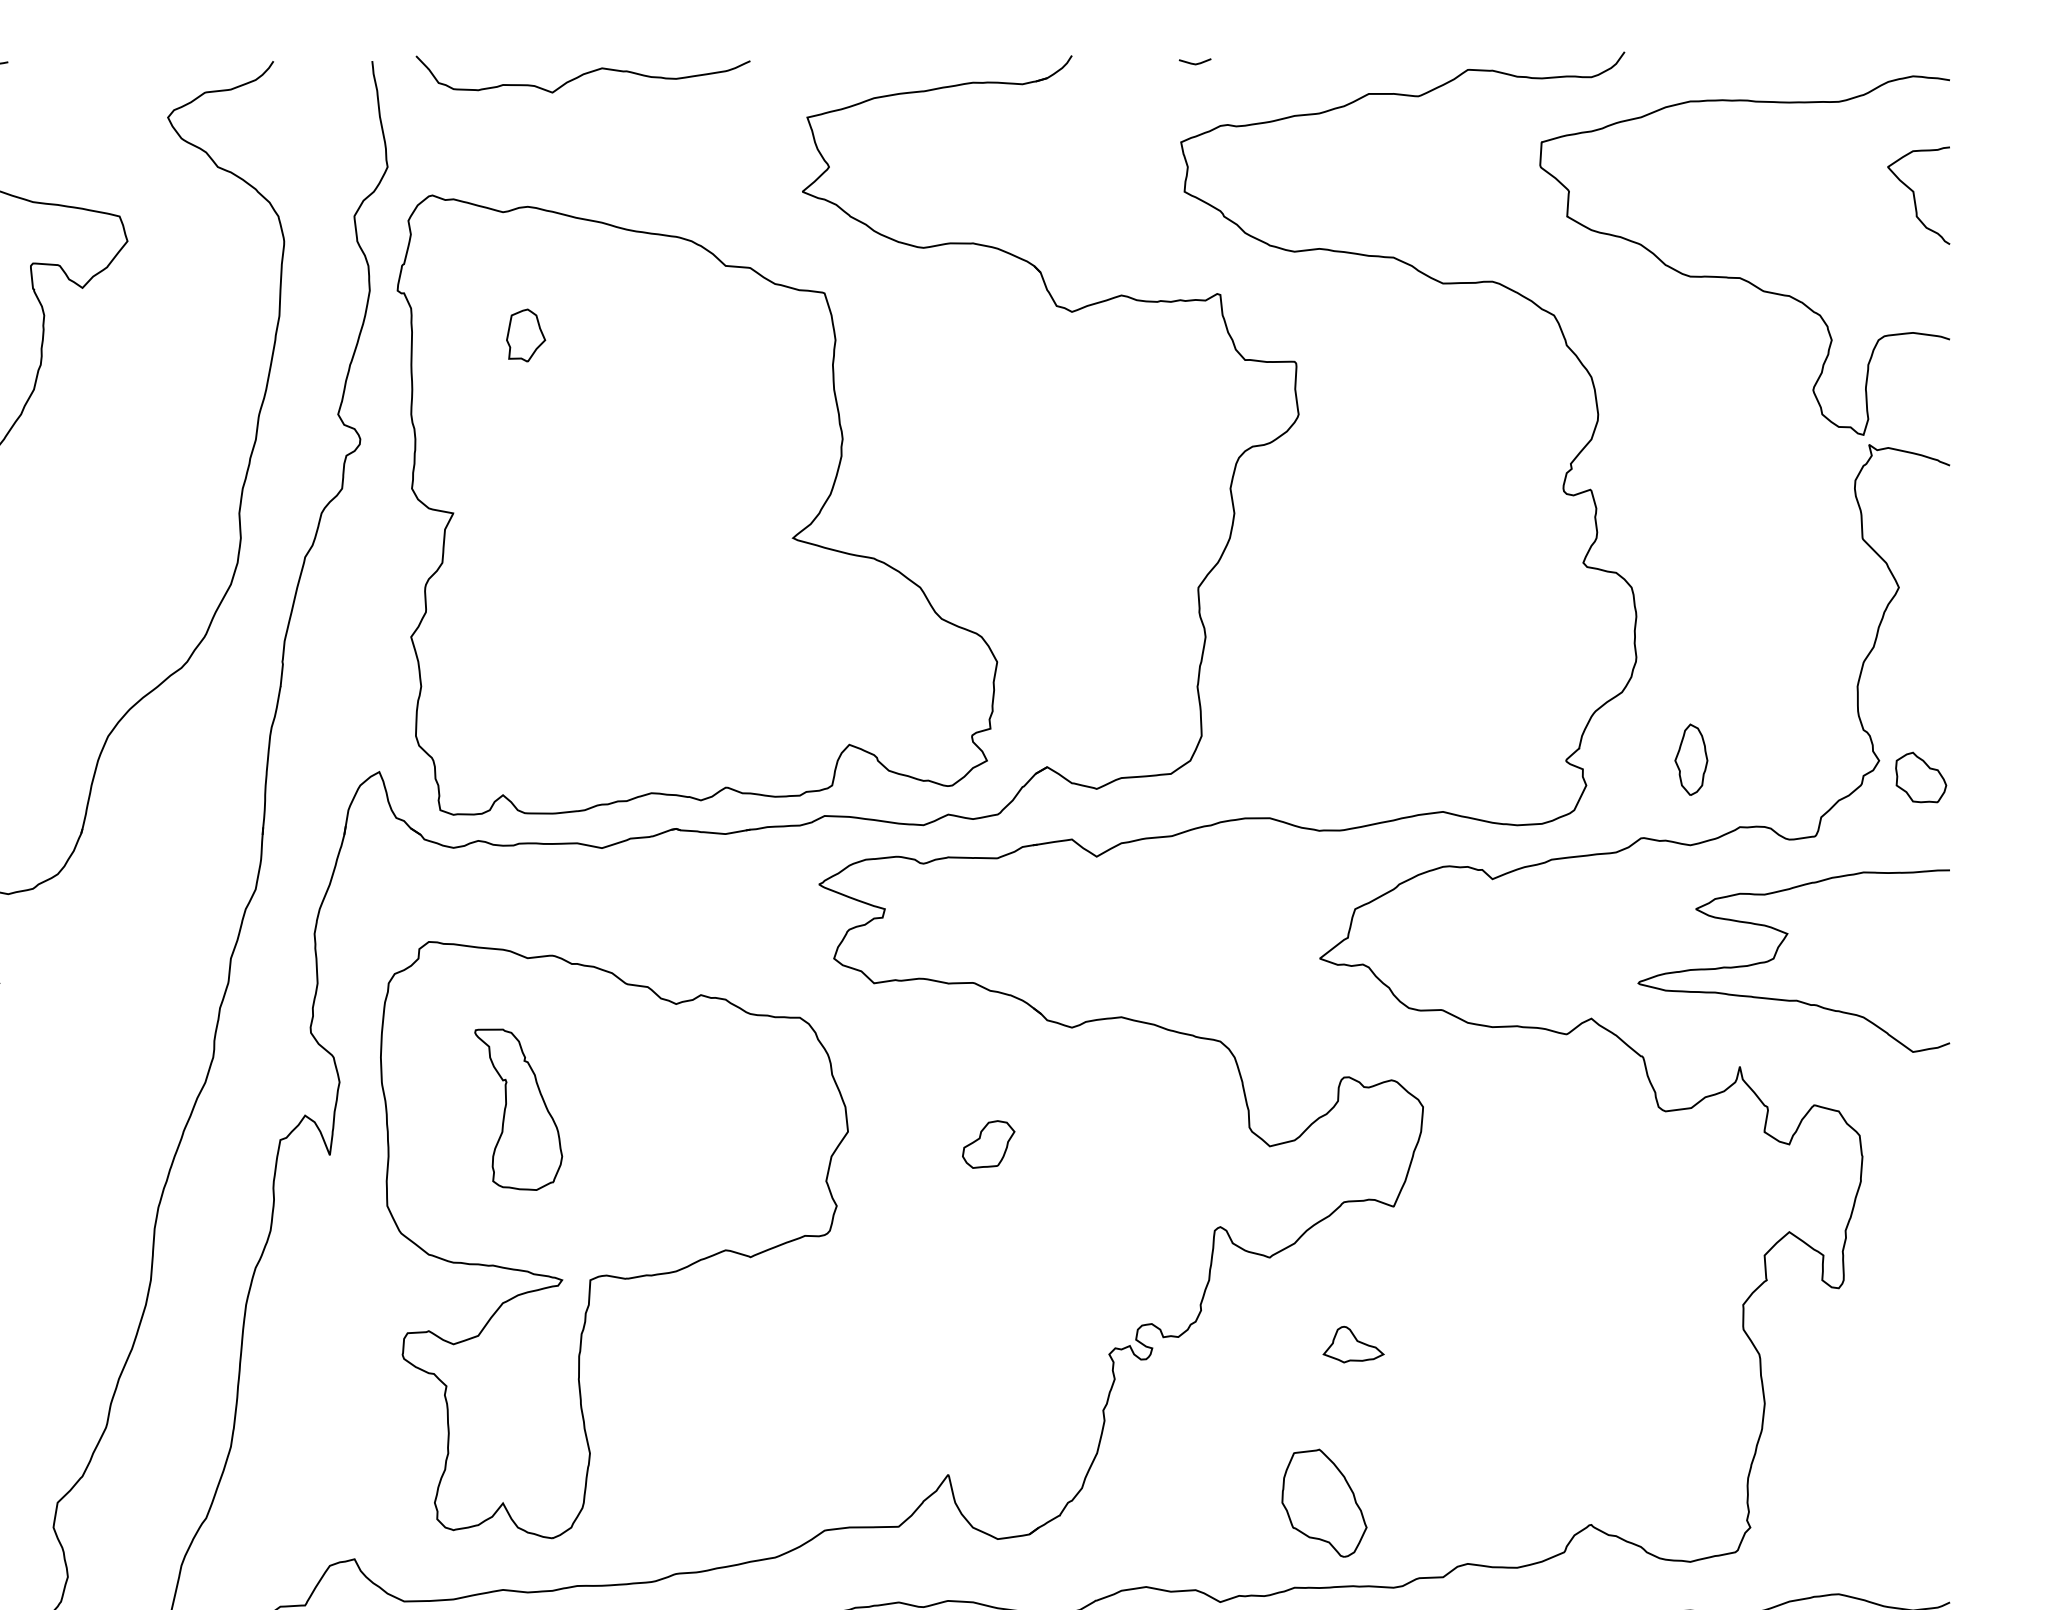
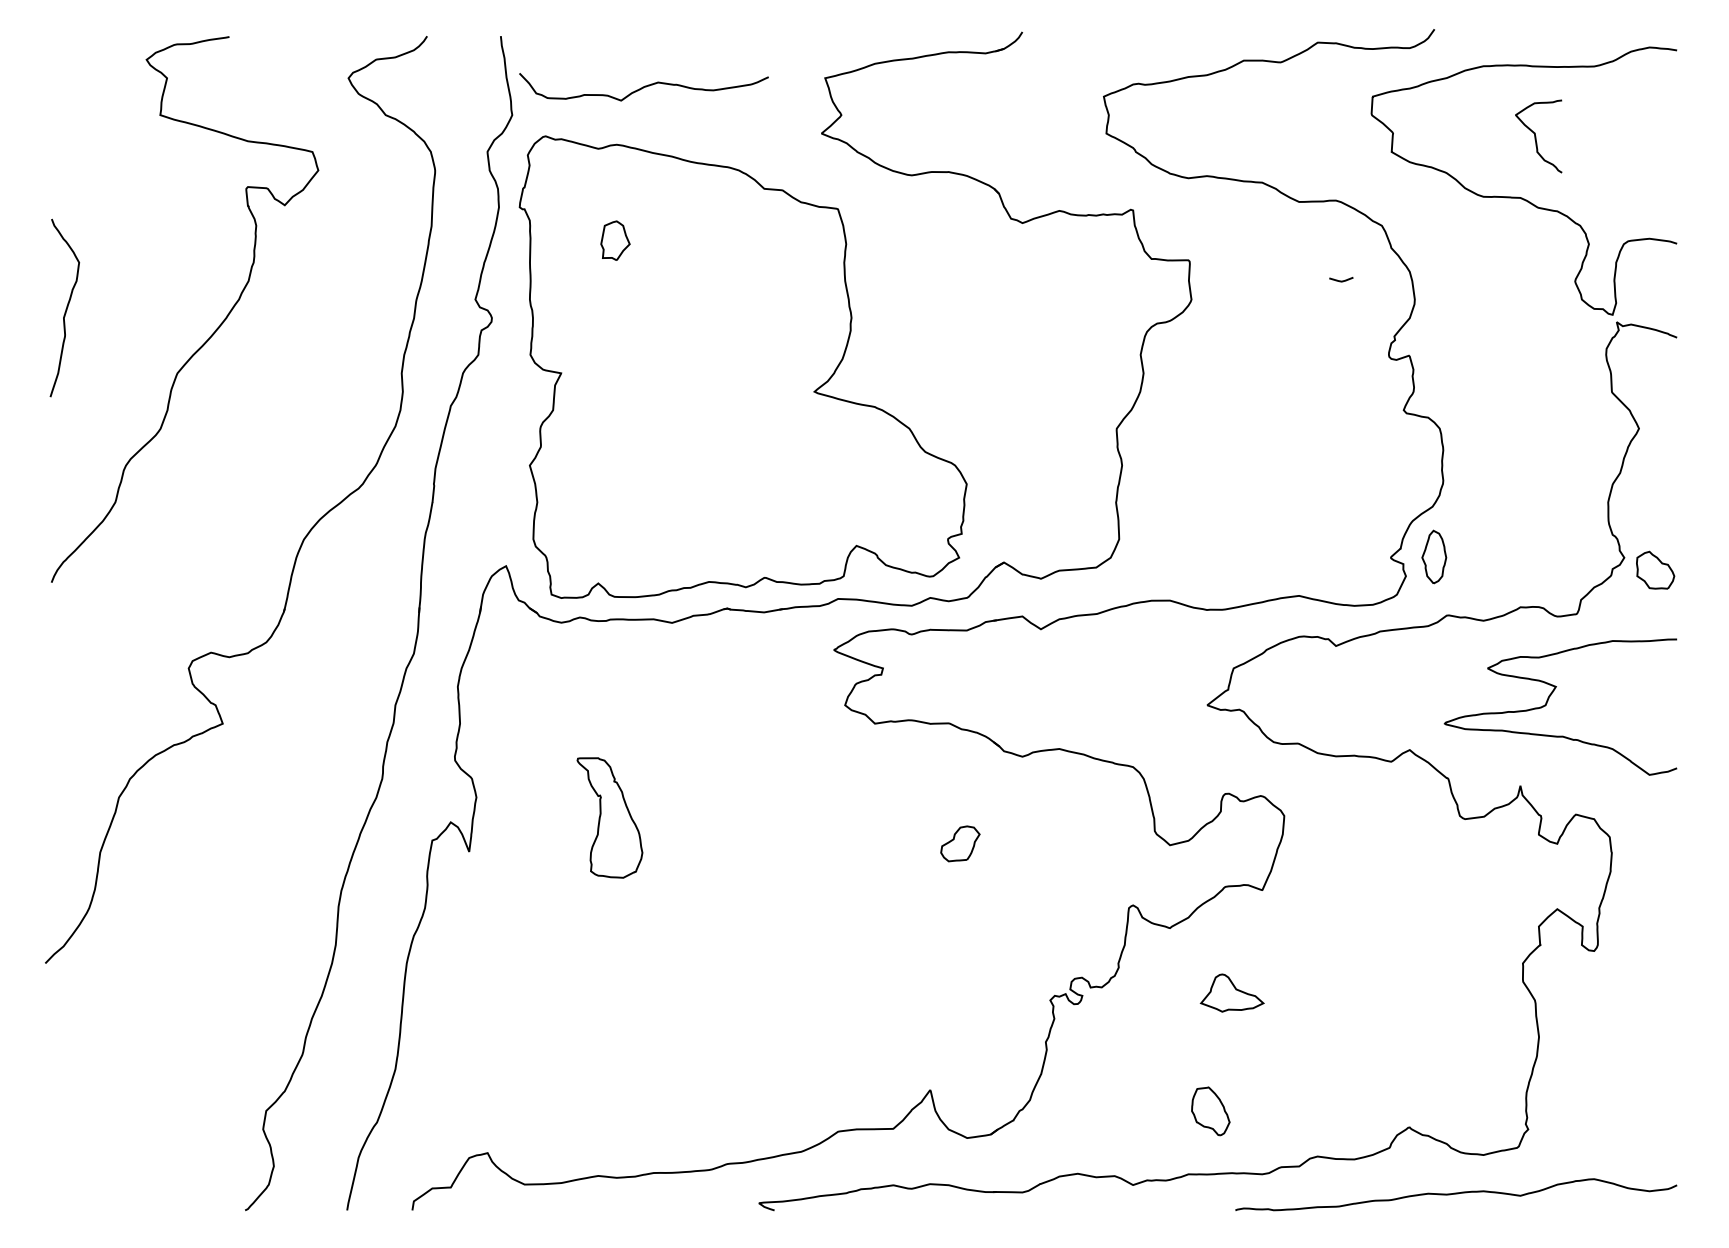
line: (1195, 62) -> (1341, 280), moved
curve: (582, 74) -> (643, 87), moved
curve: (1915, 195) -> (1536, 136), moved
part: (1691, 759) -> (1434, 556), moved
part: (614, 1240) -> (681, 915), removed
part: (1353, 1343) -> (1232, 992), size x1.4
part: (1324, 1503) -> (1210, 1111), size x0.6

